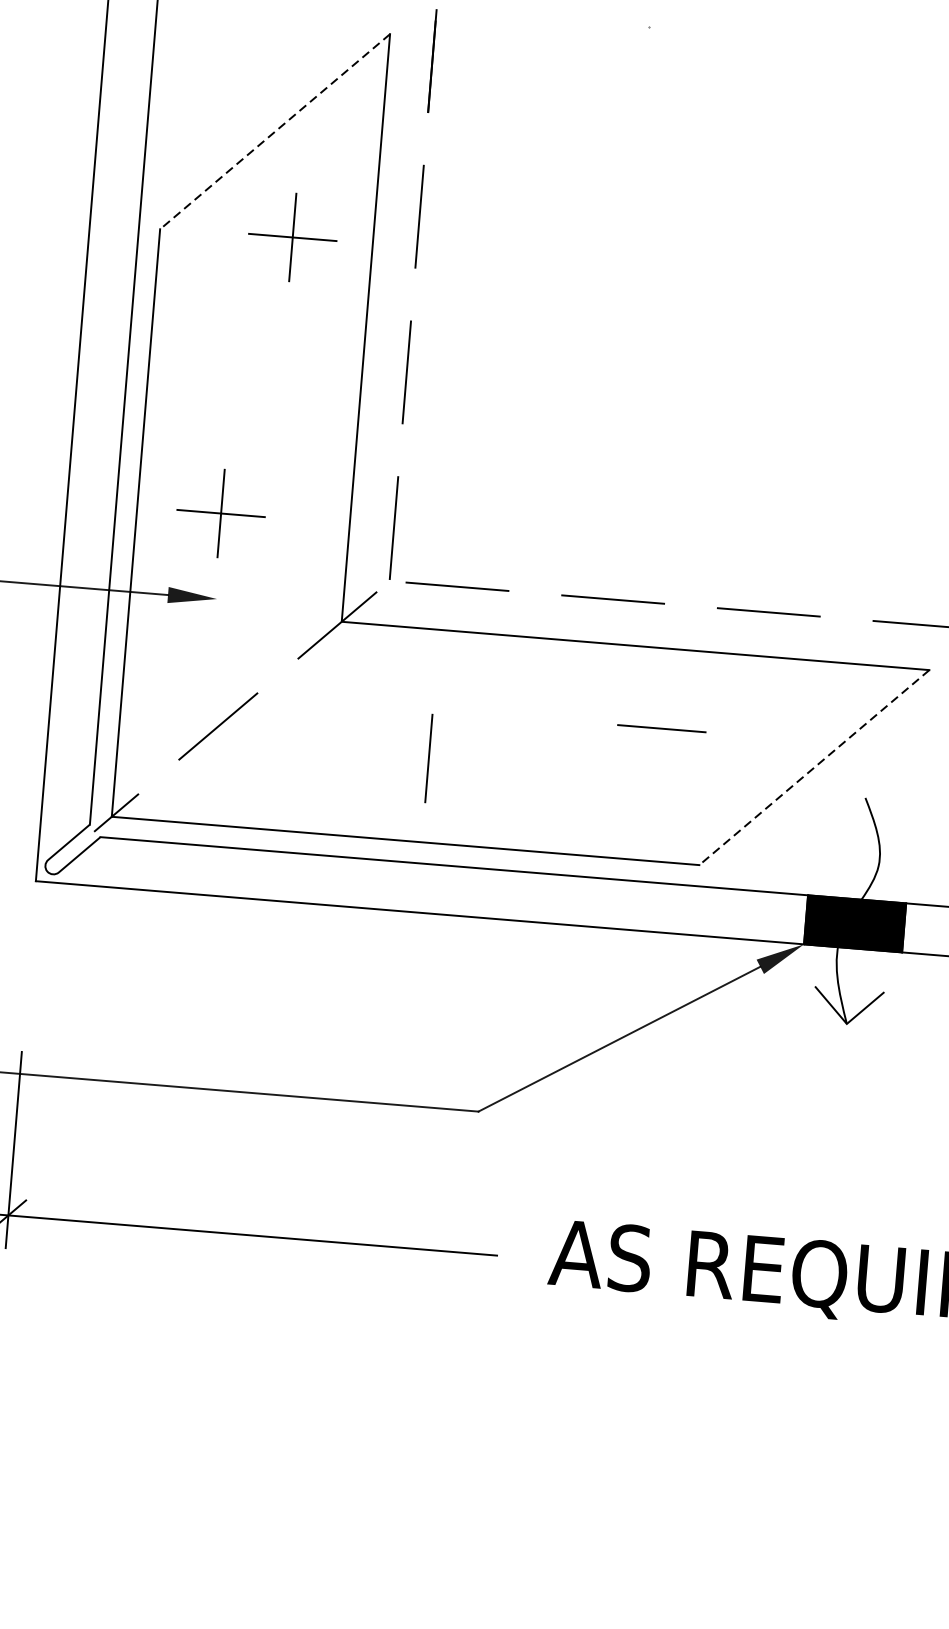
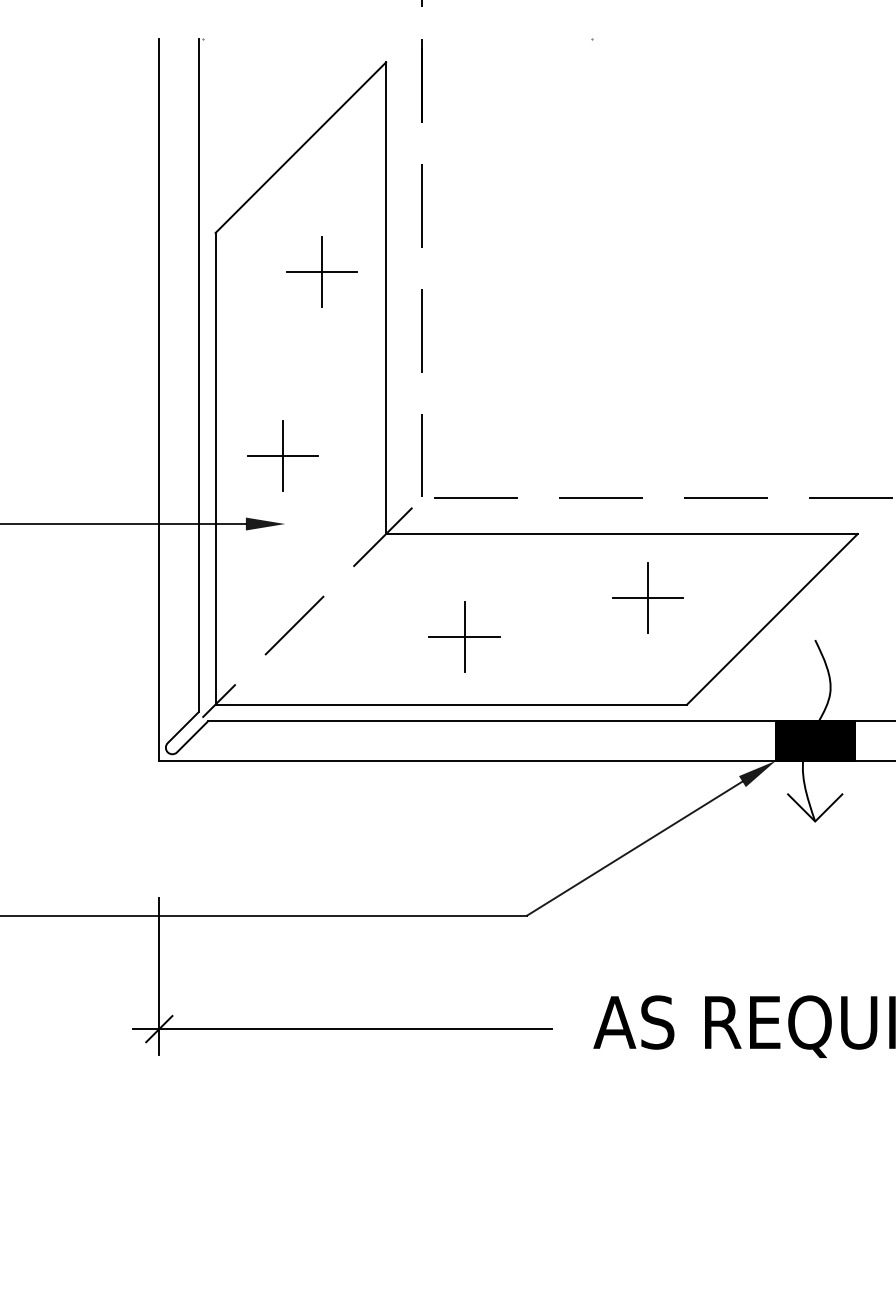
line: (274, 131) -> (300, 147), dashed -> solid
part: (292, 237) -> (321, 271), moved
line: (662, 729) -> (648, 598), added
line: (428, 758) -> (464, 637), added
line: (814, 767) -> (772, 619), dashed -> solid

